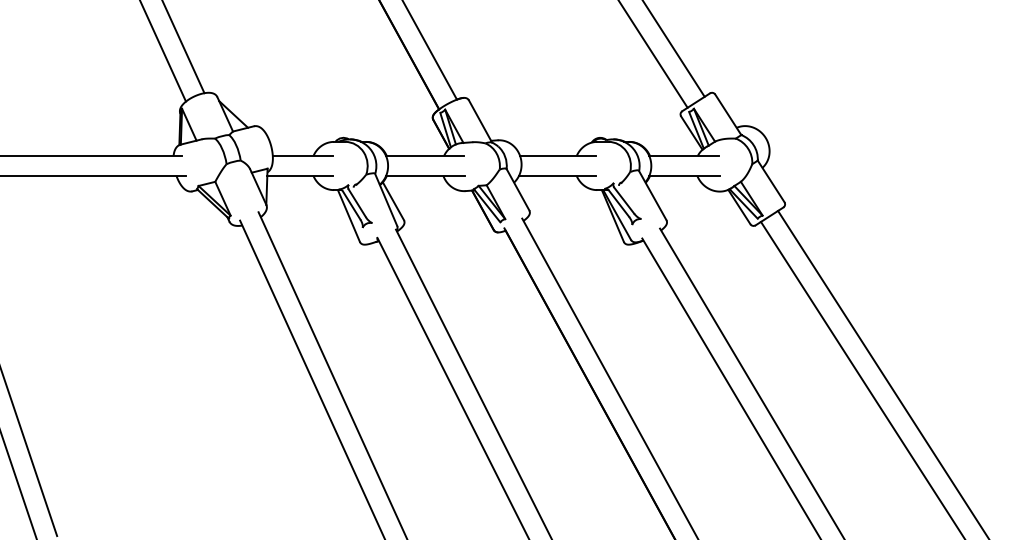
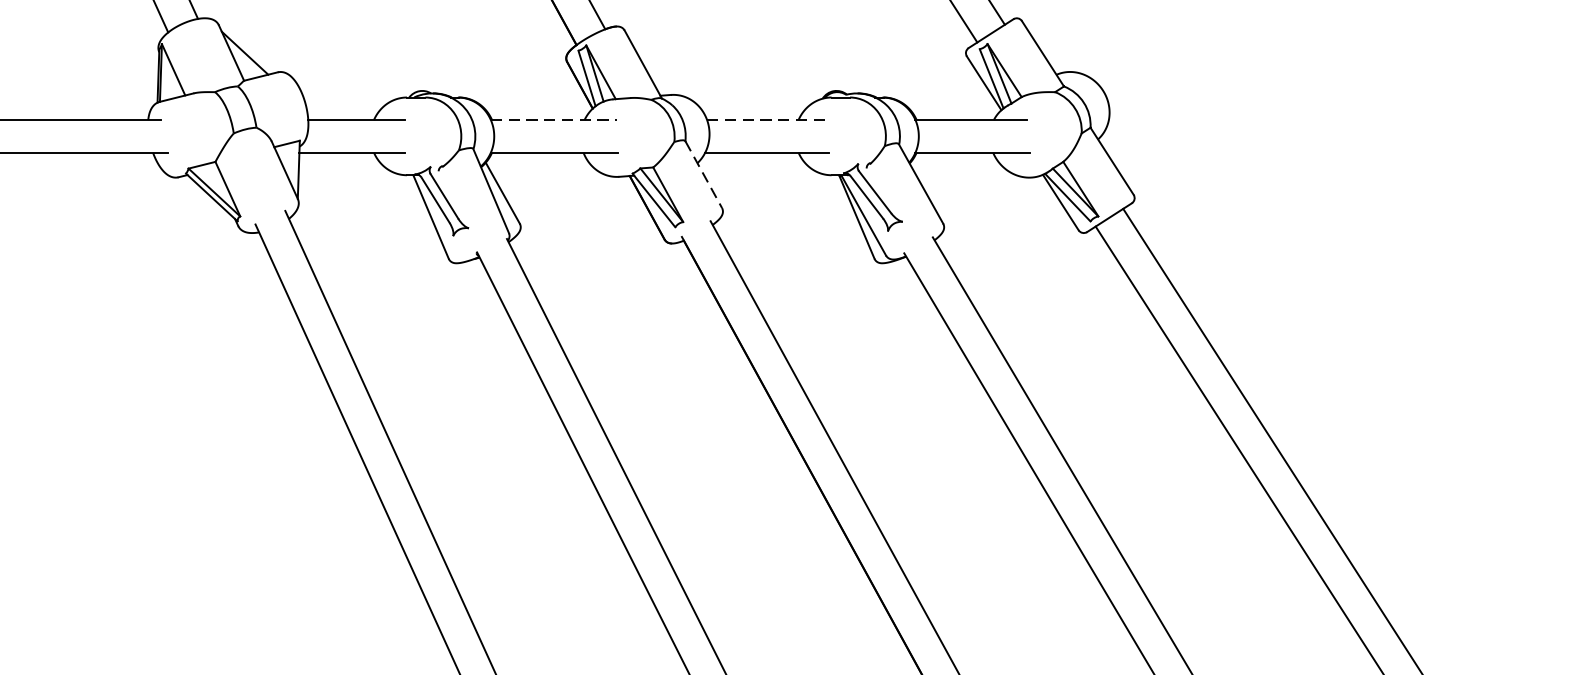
line: (425, 155) -> (554, 119), solid -> dashed
line: (557, 155) -> (767, 119), solid -> dashed
line: (518, 189) -> (704, 174), solid -> dashed

